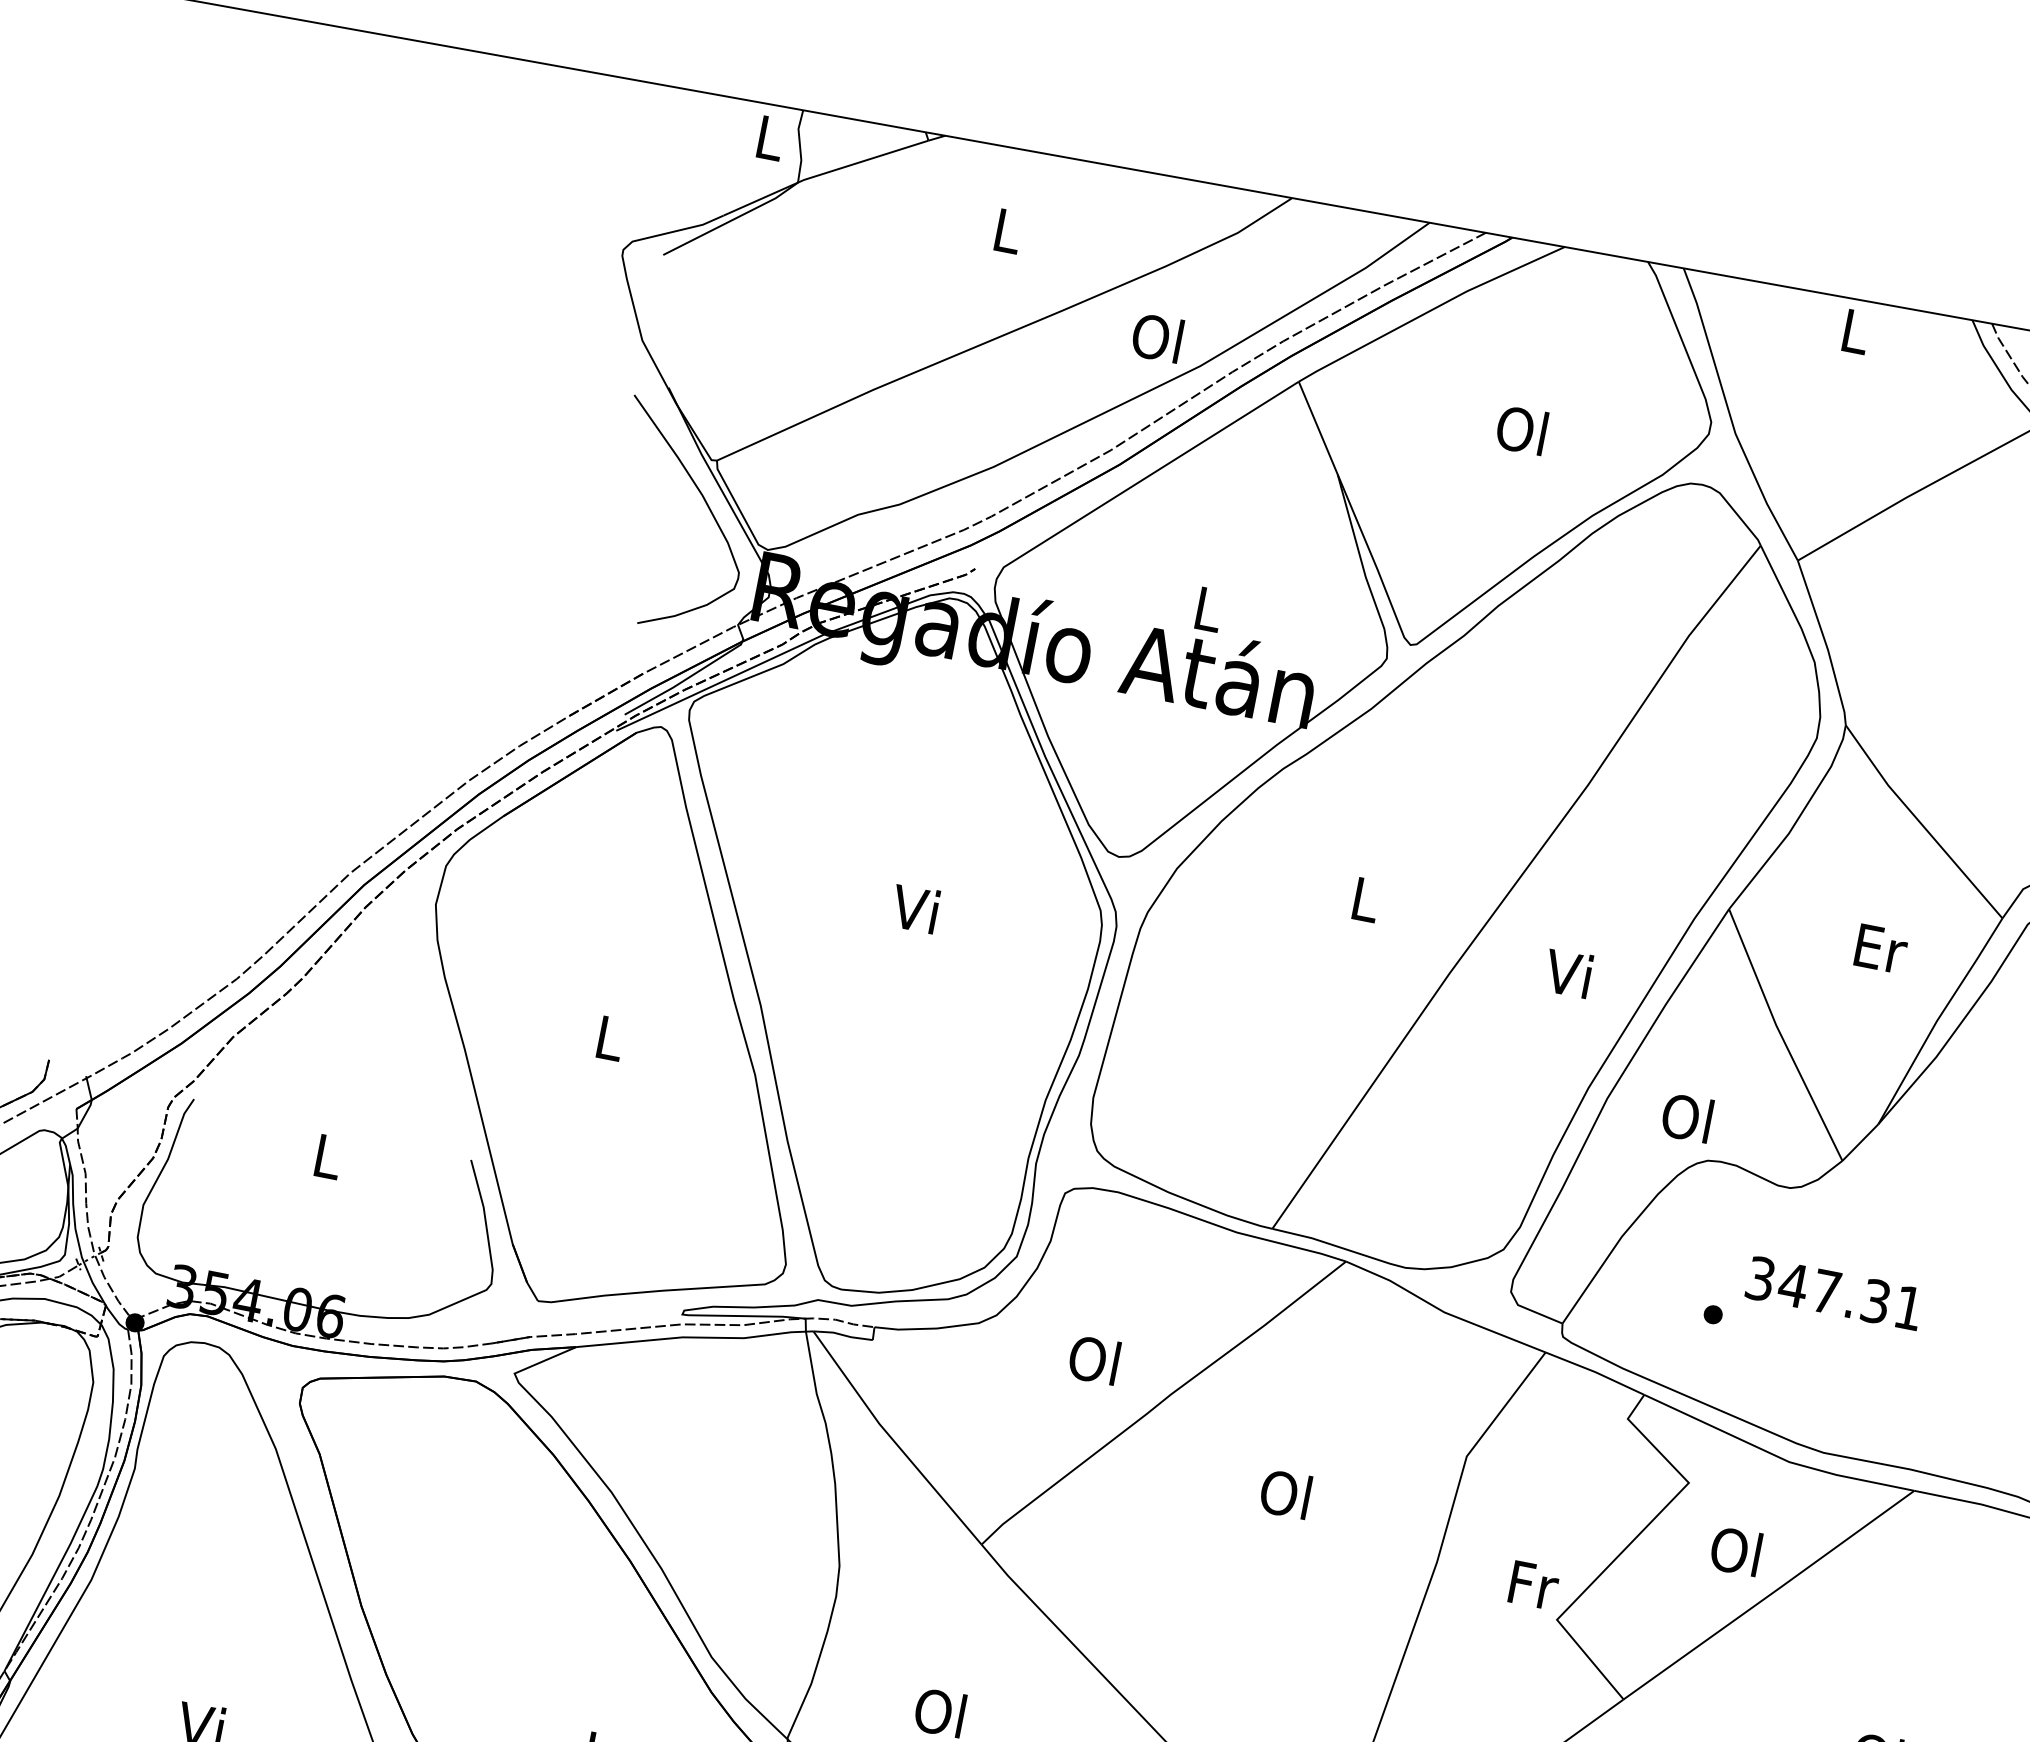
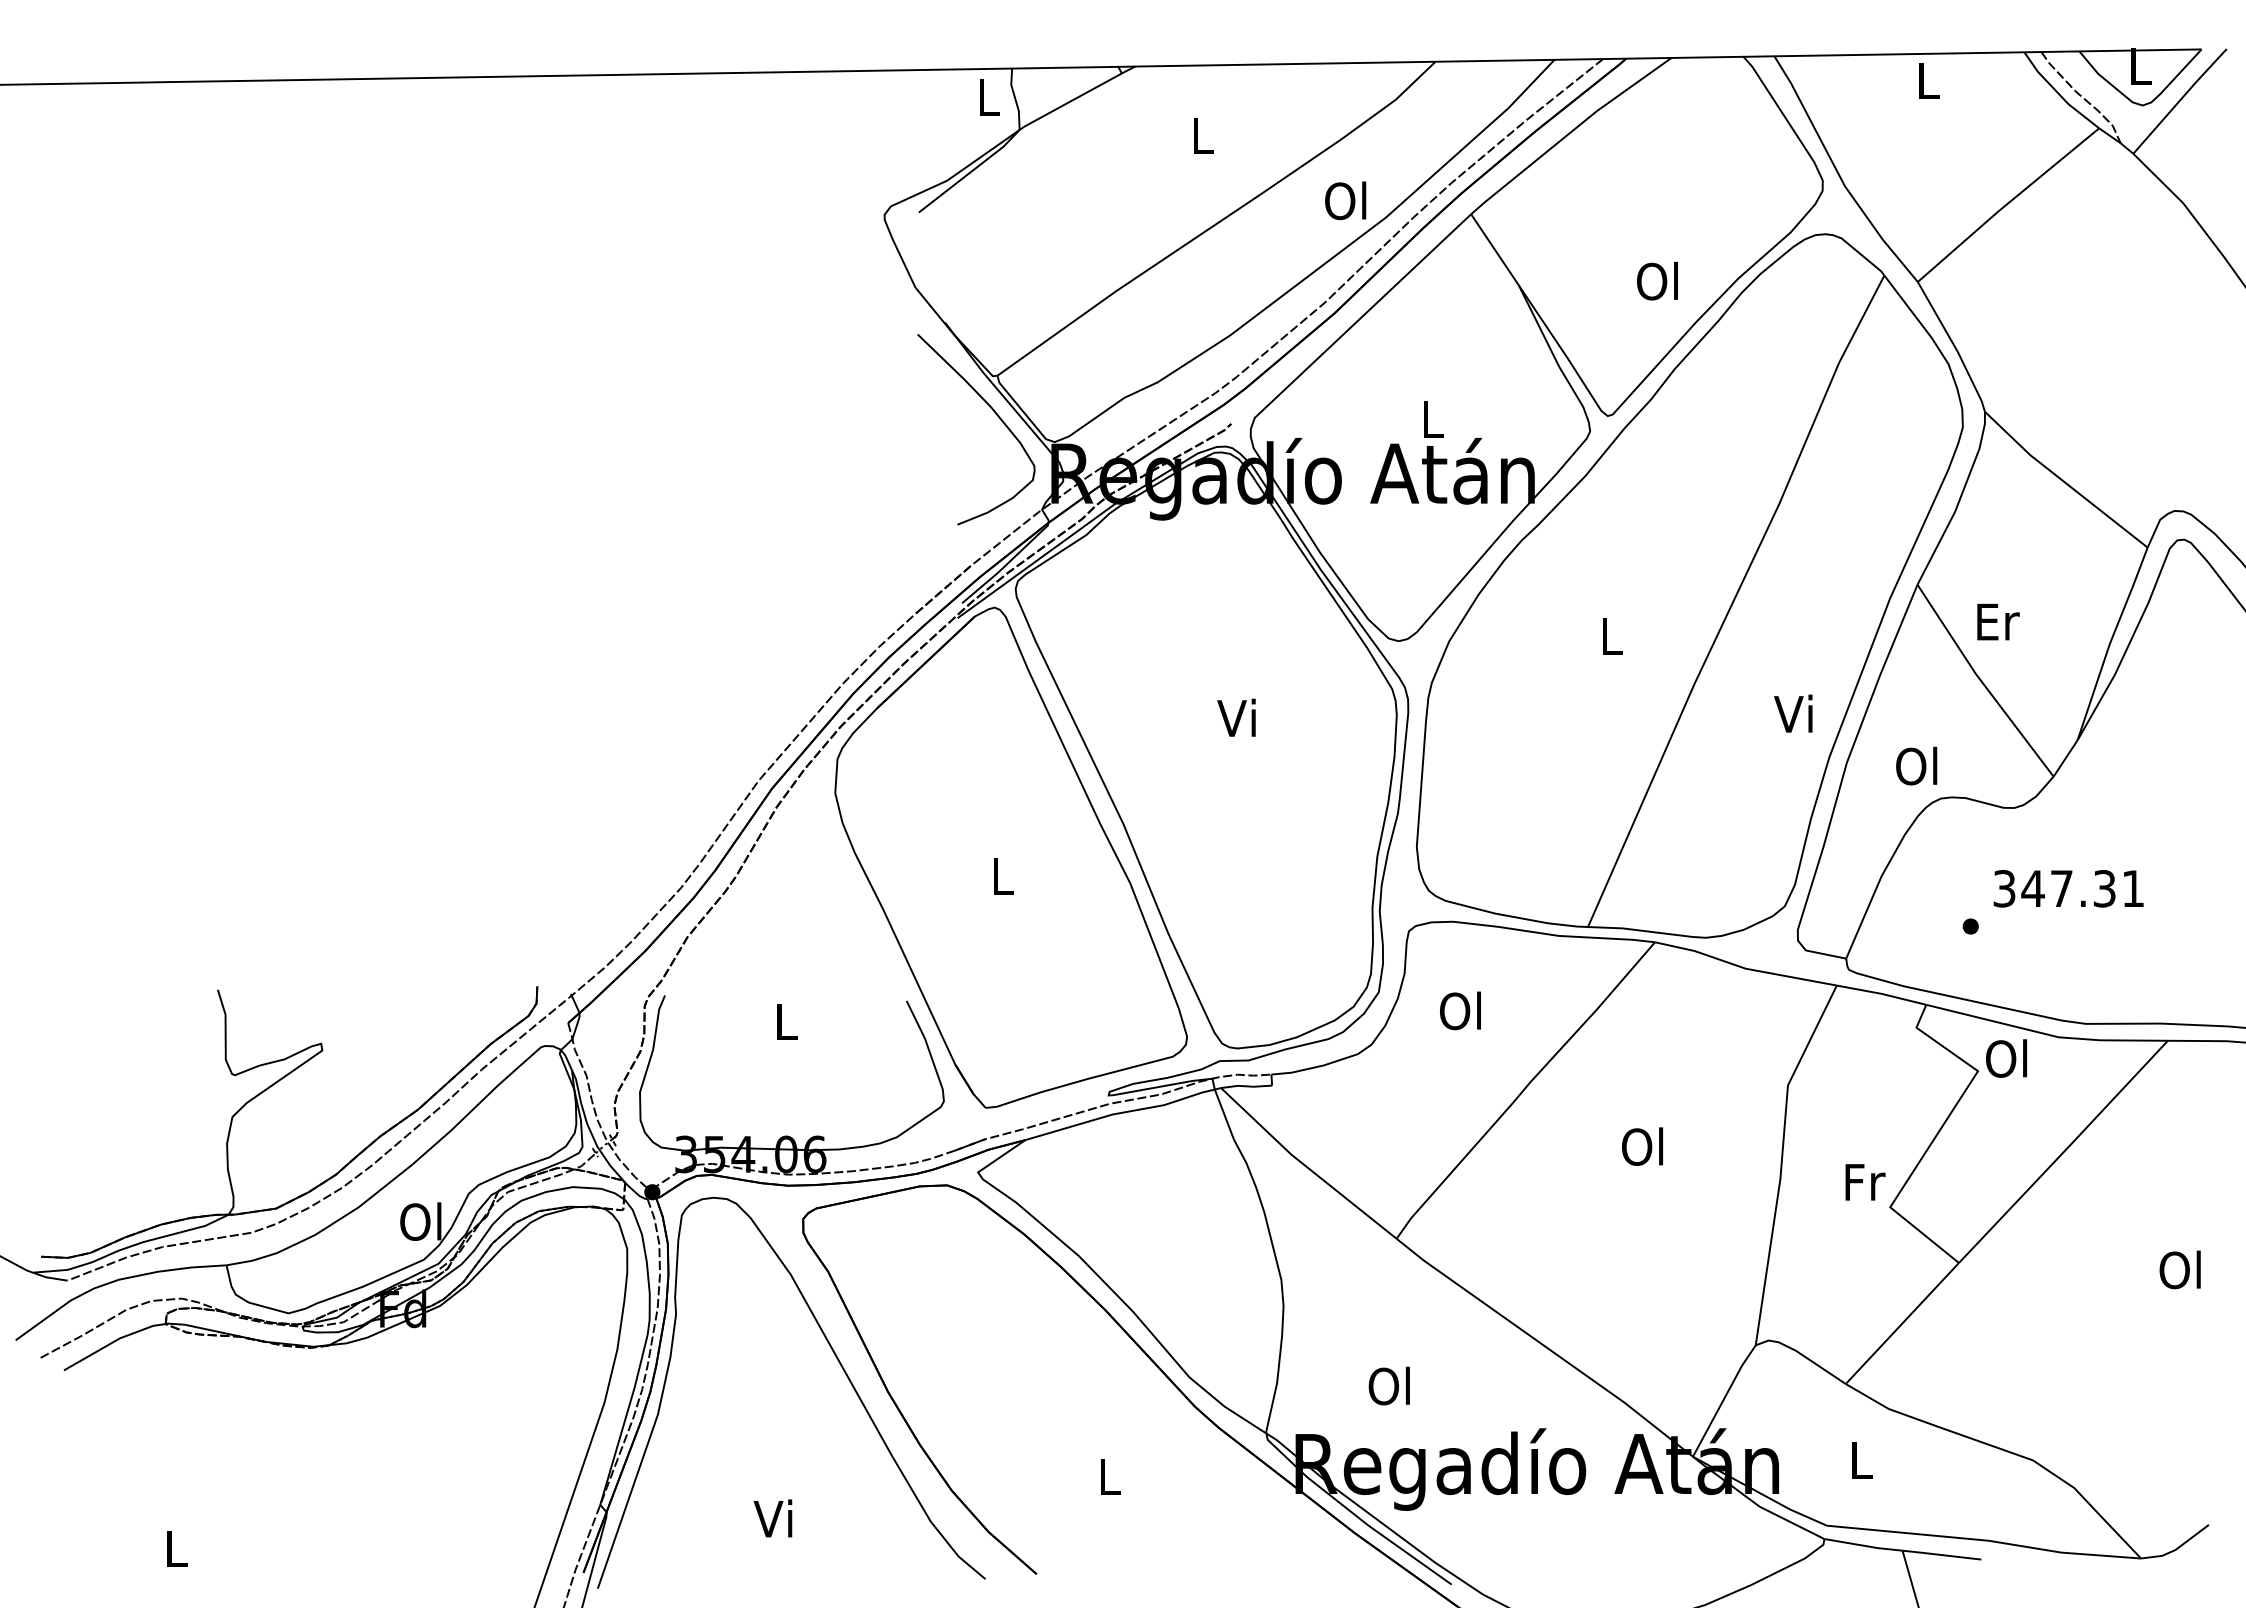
text: (1521, 430) -> (1657, 281), moved
text: (1881, 948) -> (1998, 621), moved
text: (1568, 972) -> (1793, 713), moved
text: (1094, 1359) -> (1460, 1010), moved
text: (1735, 1551) -> (2006, 1058), moved

